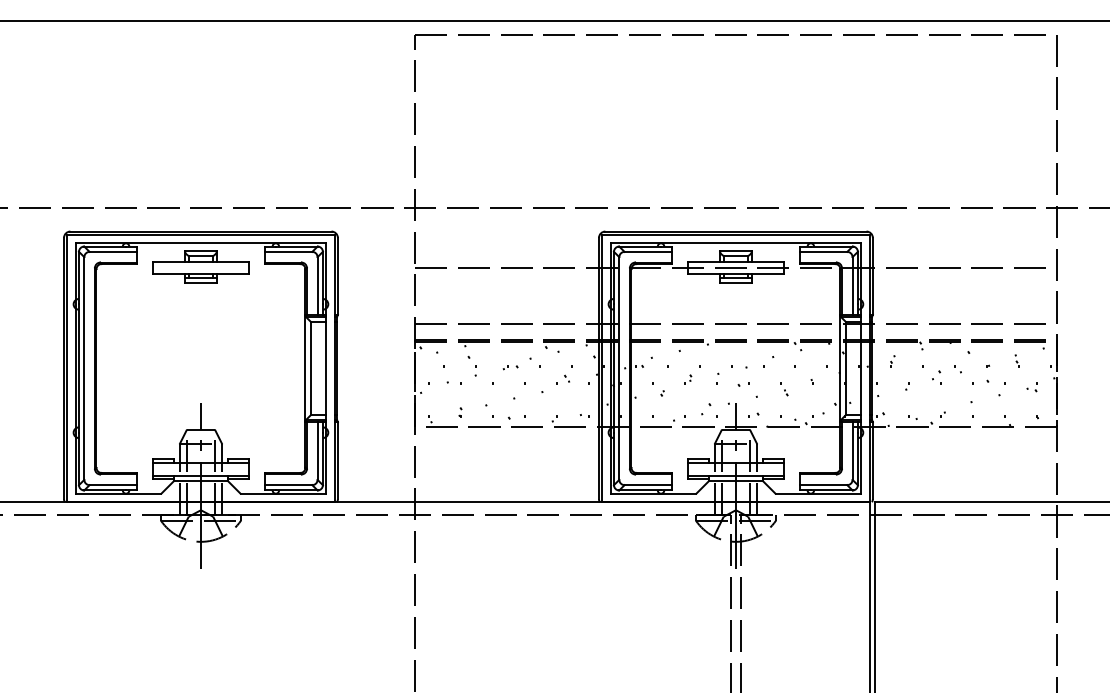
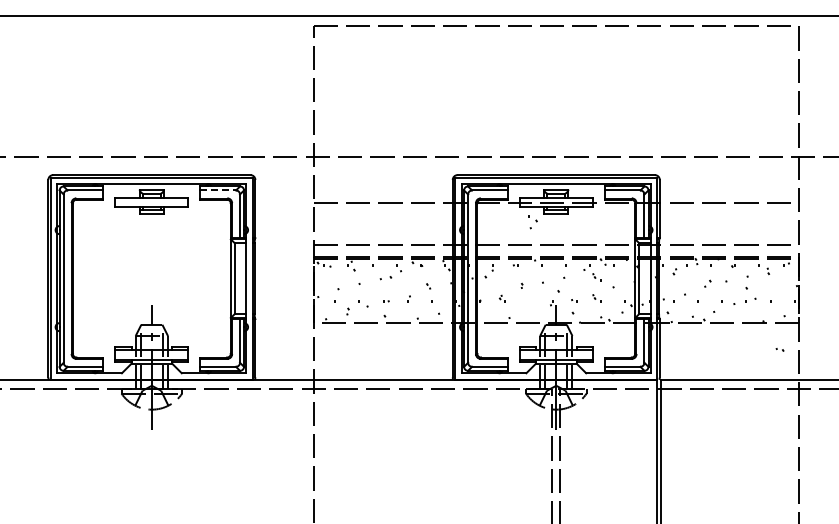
line: (289, 251) -> (218, 190), solid -> dashed
part: (789, 367) -> (596, 277), added
part: (1031, 389) -> (779, 349), moved
part: (704, 406) -> (532, 222), moved

